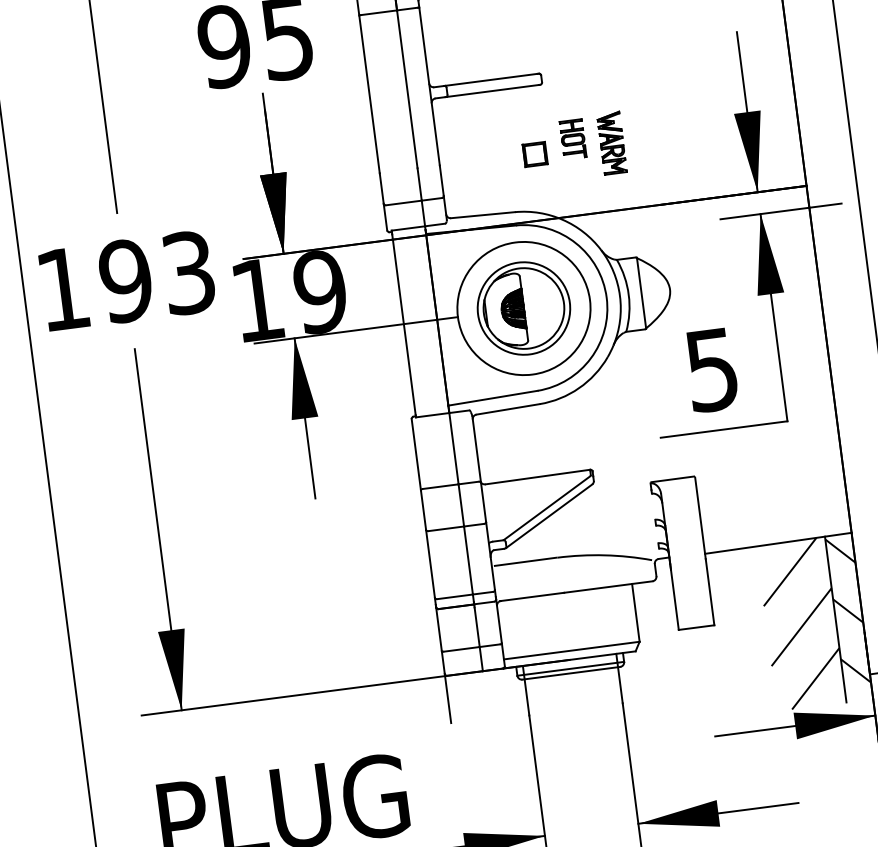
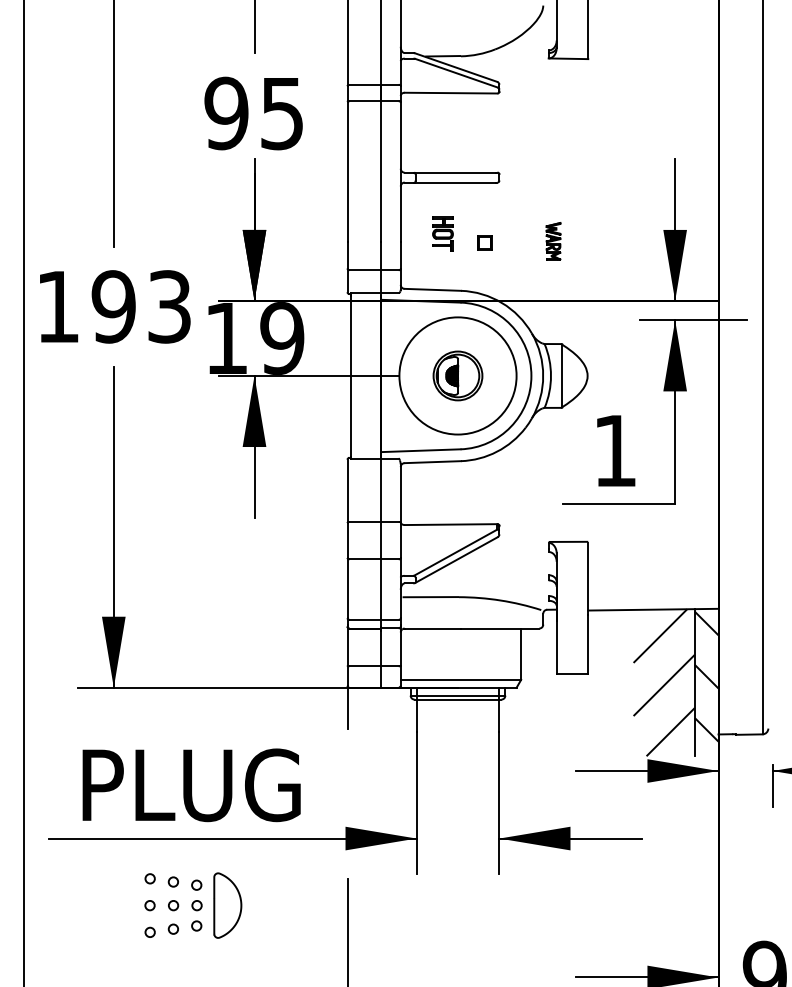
part: (572, 138) -> (442, 233), moved
part: (611, 143) -> (553, 241), size x0.7
part: (534, 154) -> (484, 242), size x0.7
part: (523, 308) -> (457, 375), size x0.6
text: (711, 370) -> (614, 451), 5 -> 1

